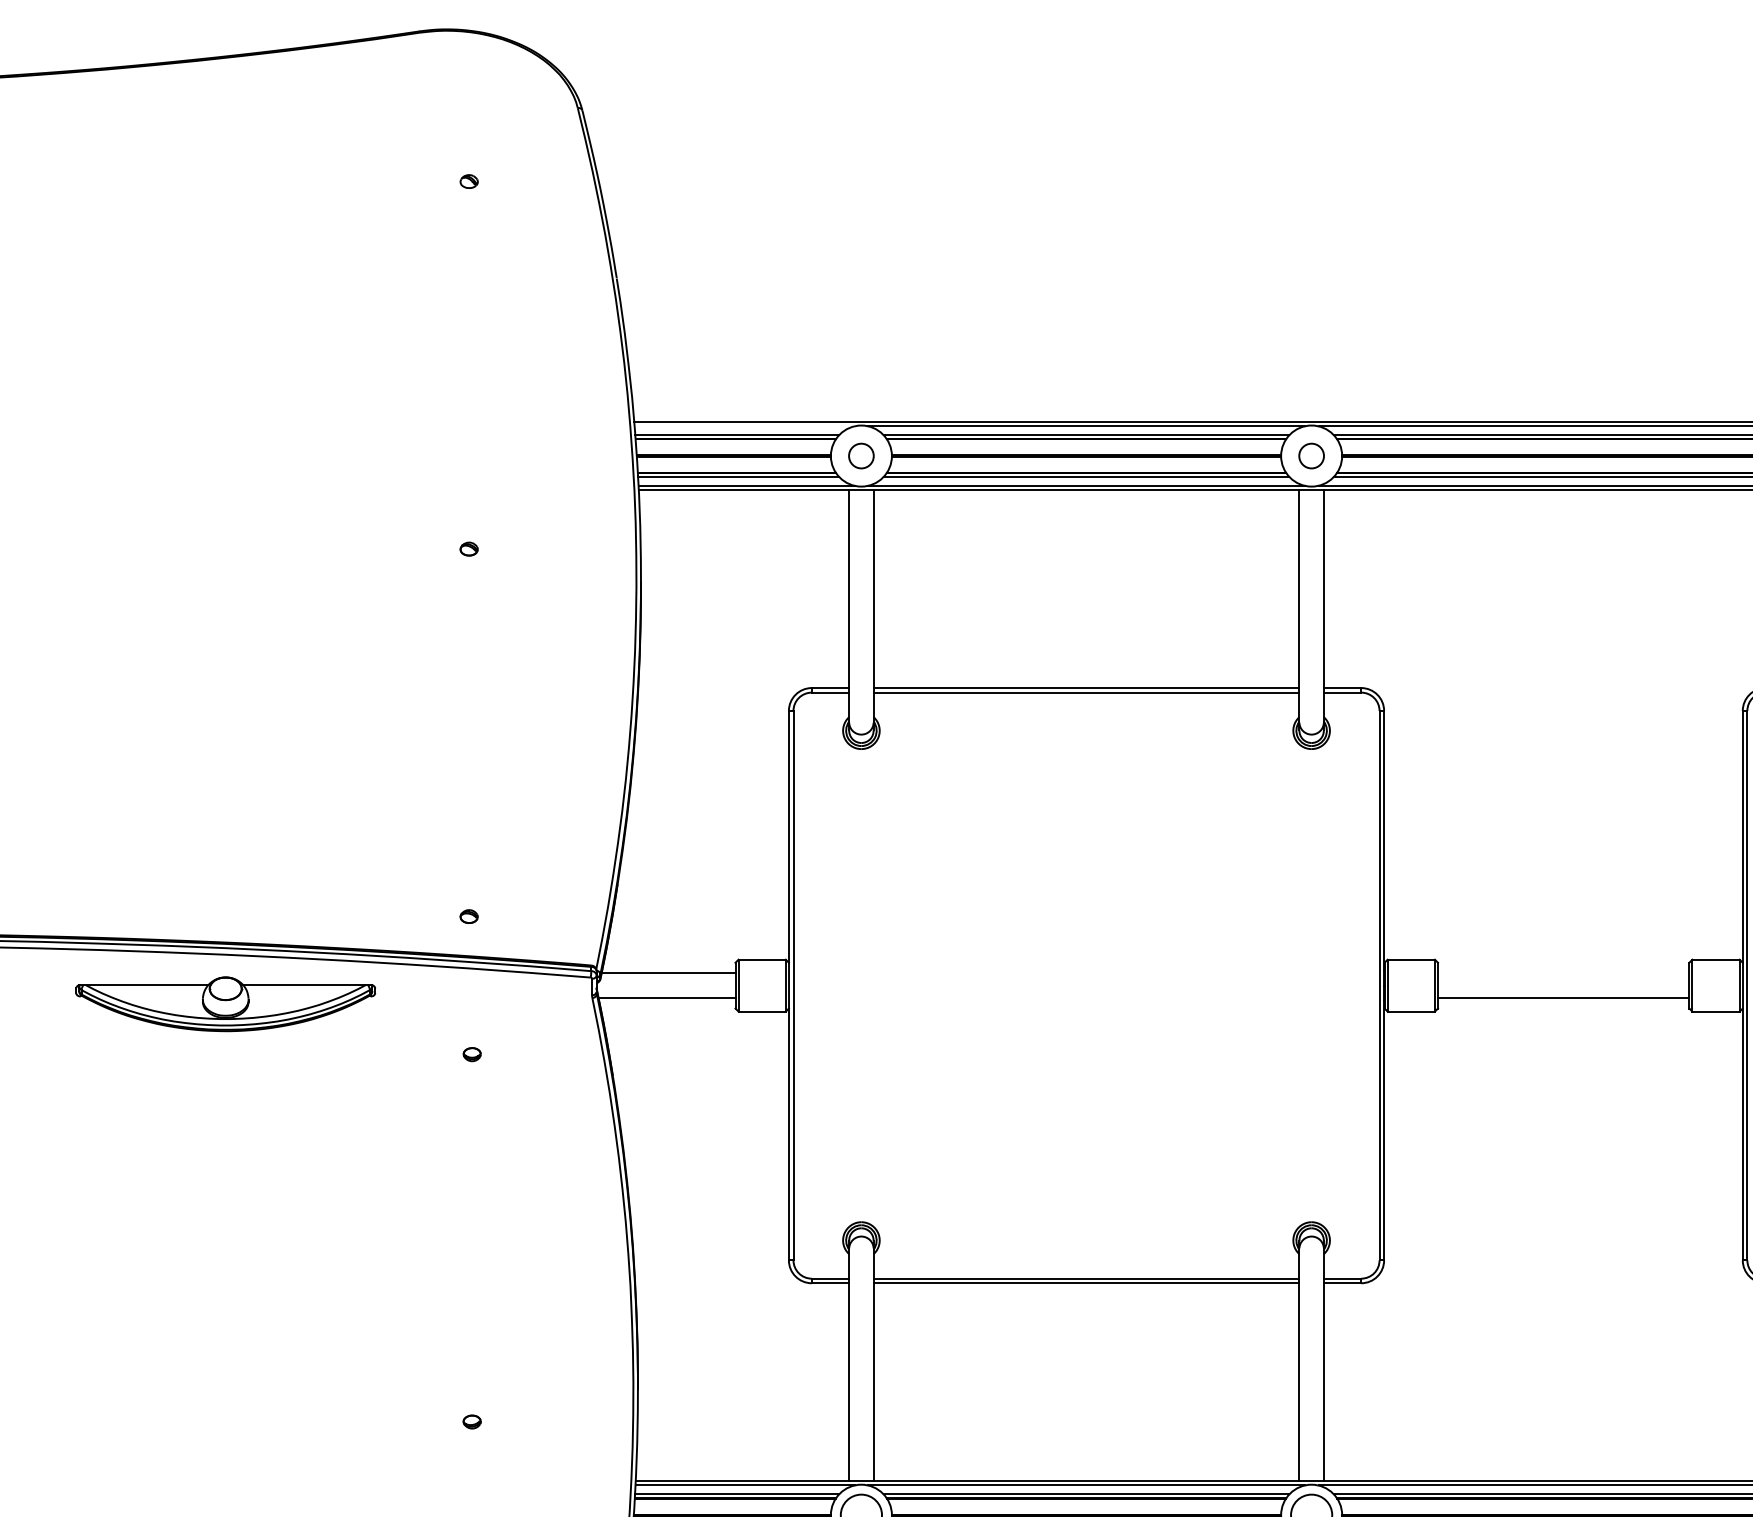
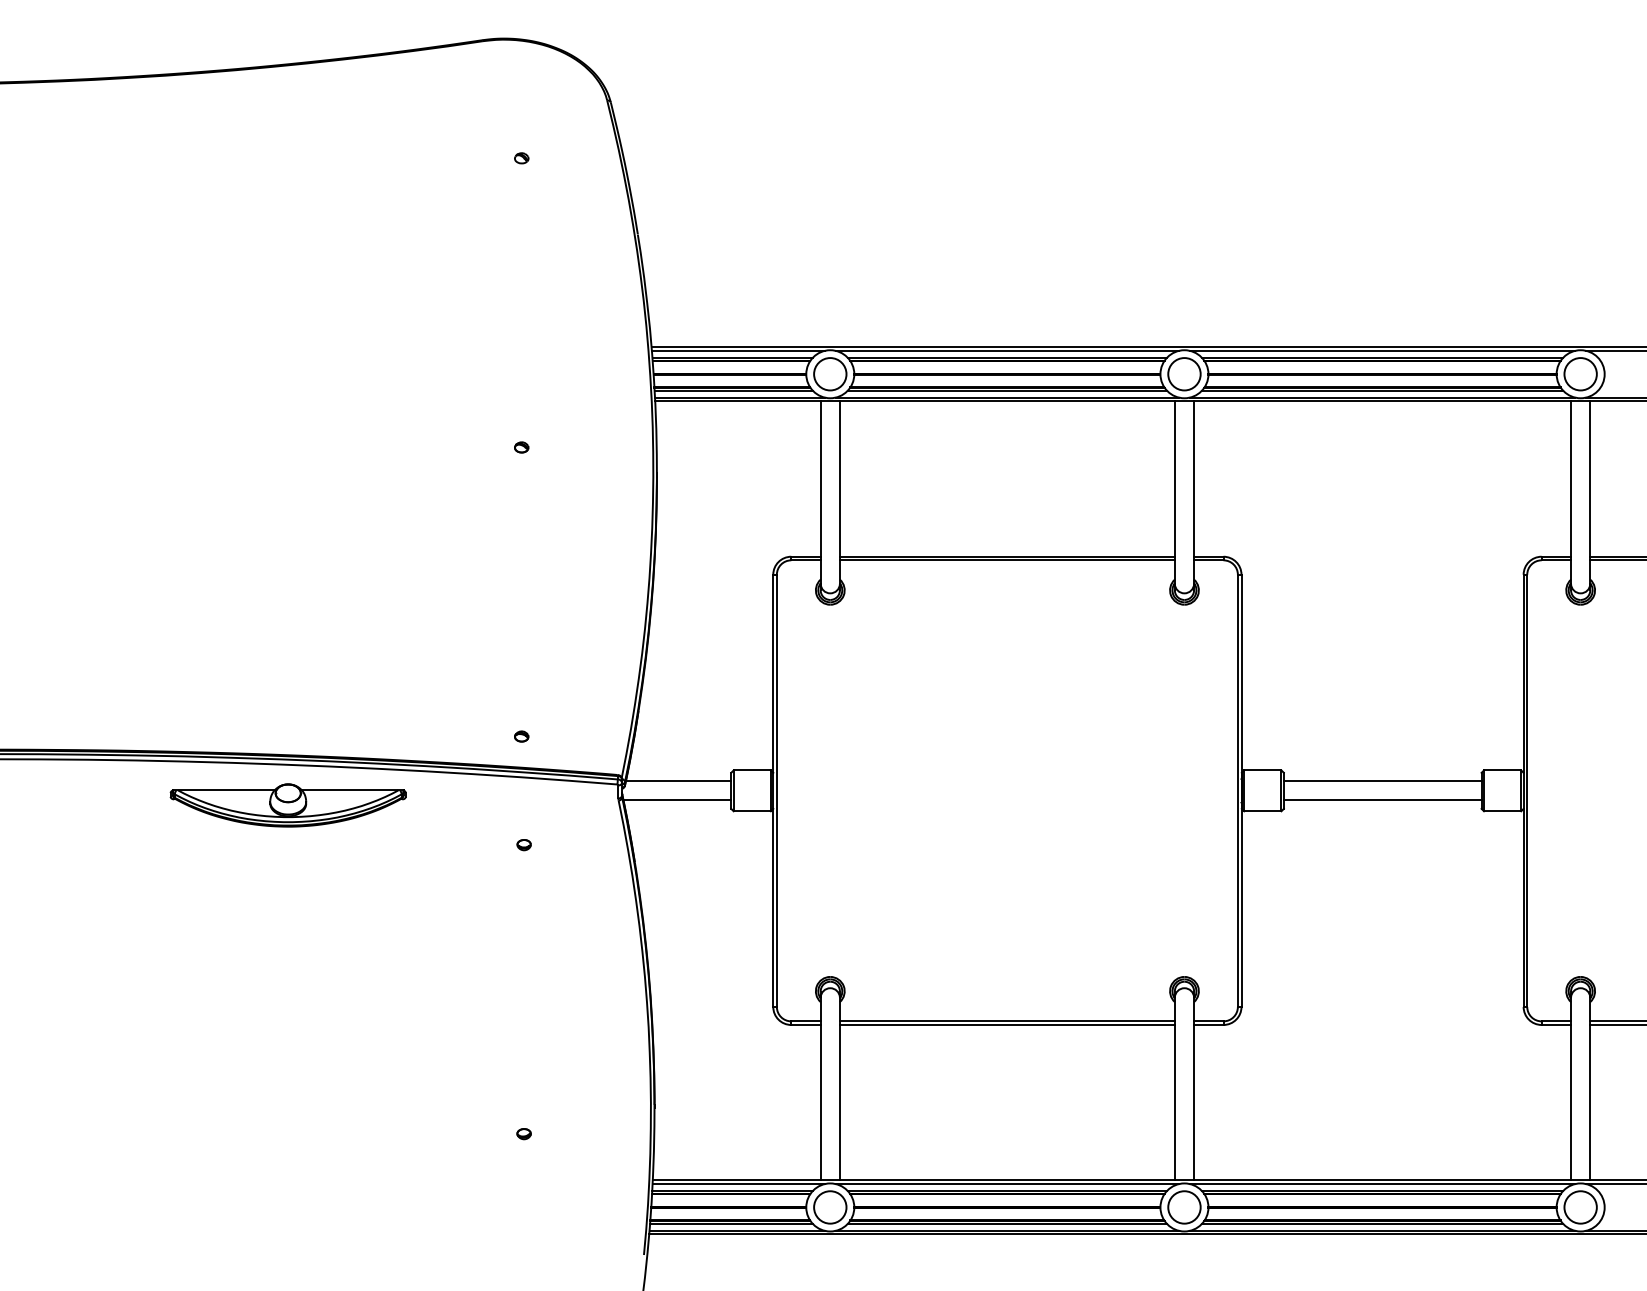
line: (744, 425) -> (738, 350), added
circle: (861, 456) -> (830, 374), size x1.67
circle: (1311, 456) -> (1184, 374), size x1.67
line: (1563, 973) -> (1382, 781), added
part: (224, 1004) -> (287, 805), moved

